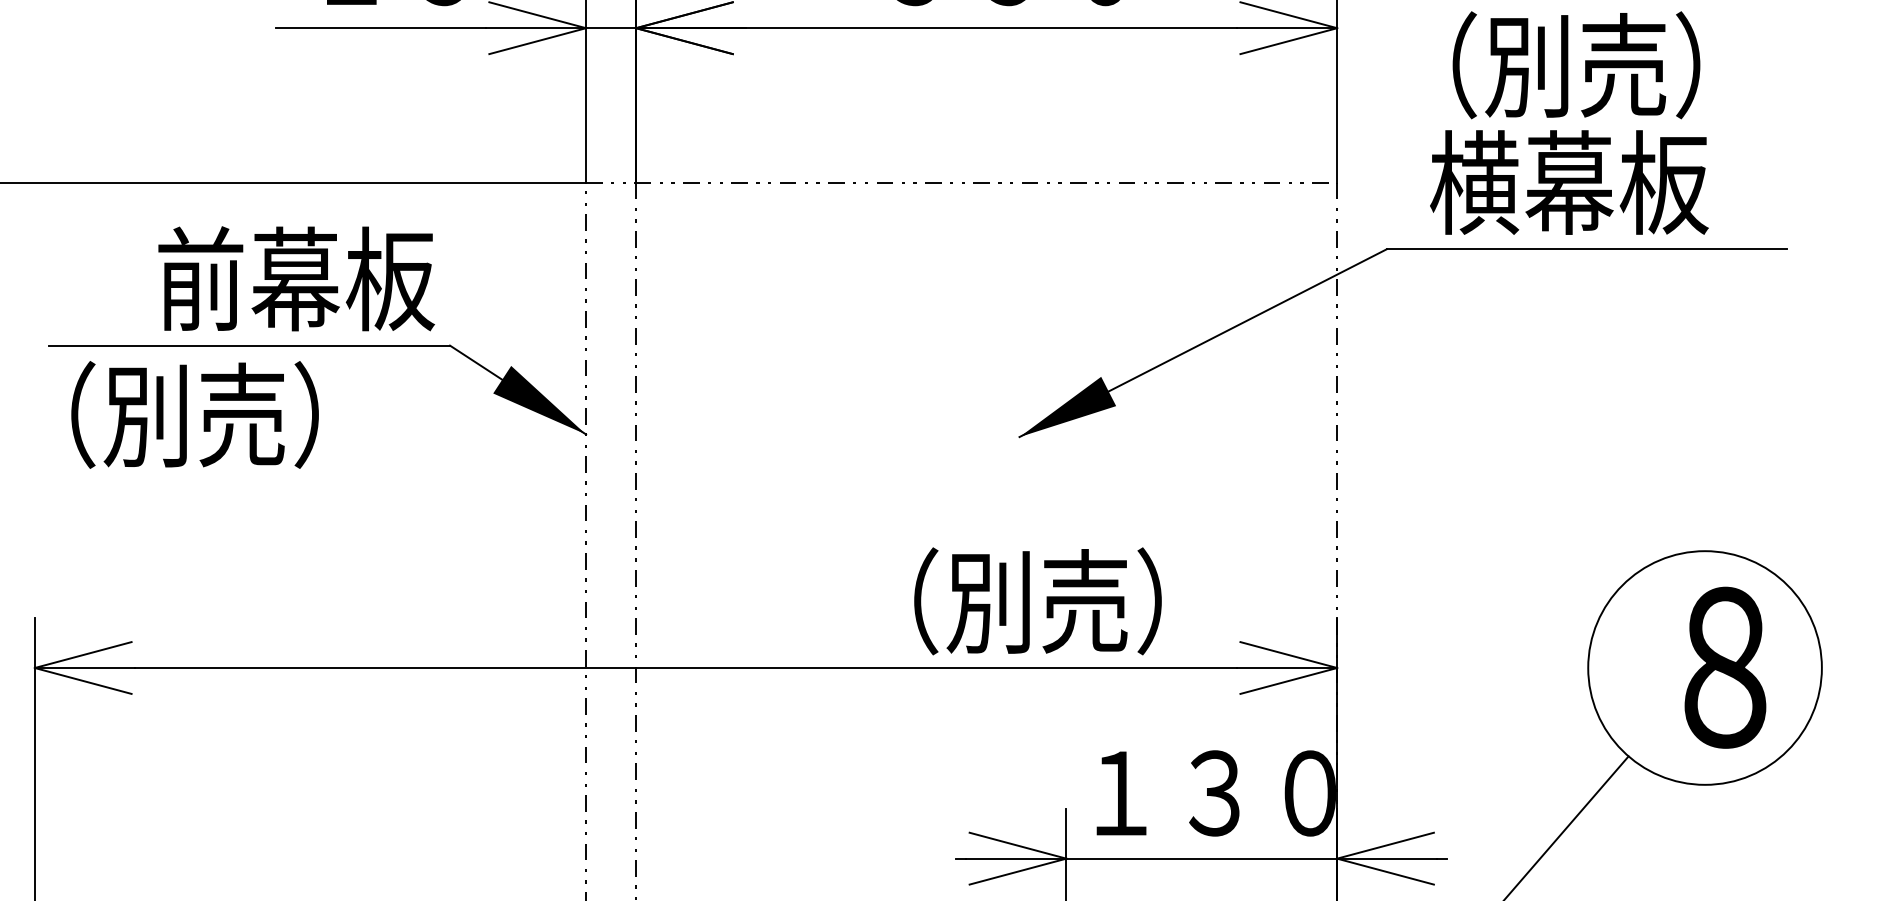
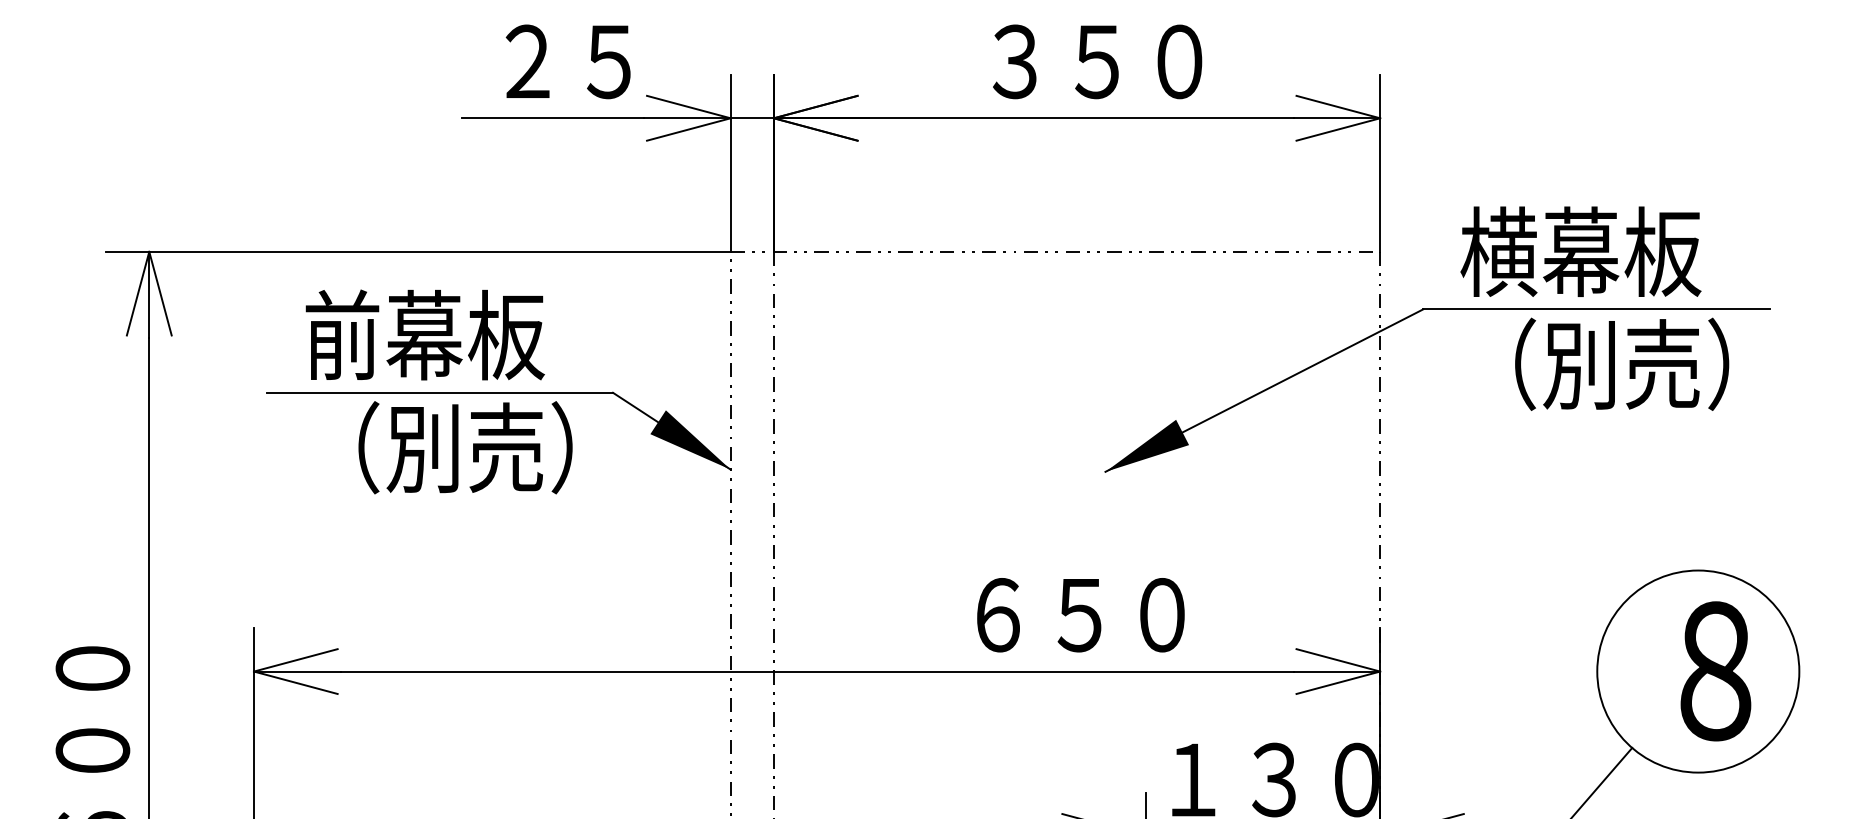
text: (1576, 64) -> (1622, 363), moved
text: (295, 278) -> (424, 334), moved
text: (195, 414) -> (465, 447), moved
text: (1016, 600) -> (1102, 613), （別売） -> ６５０

